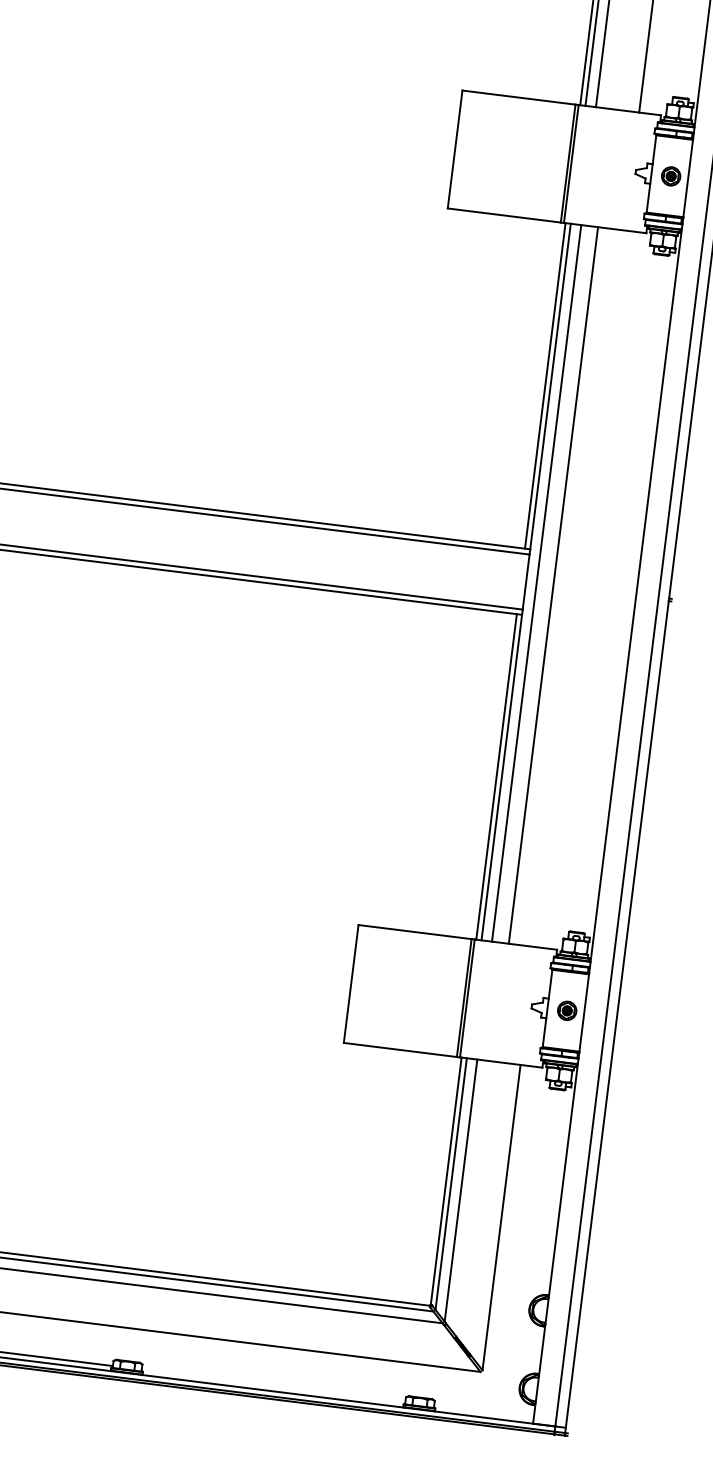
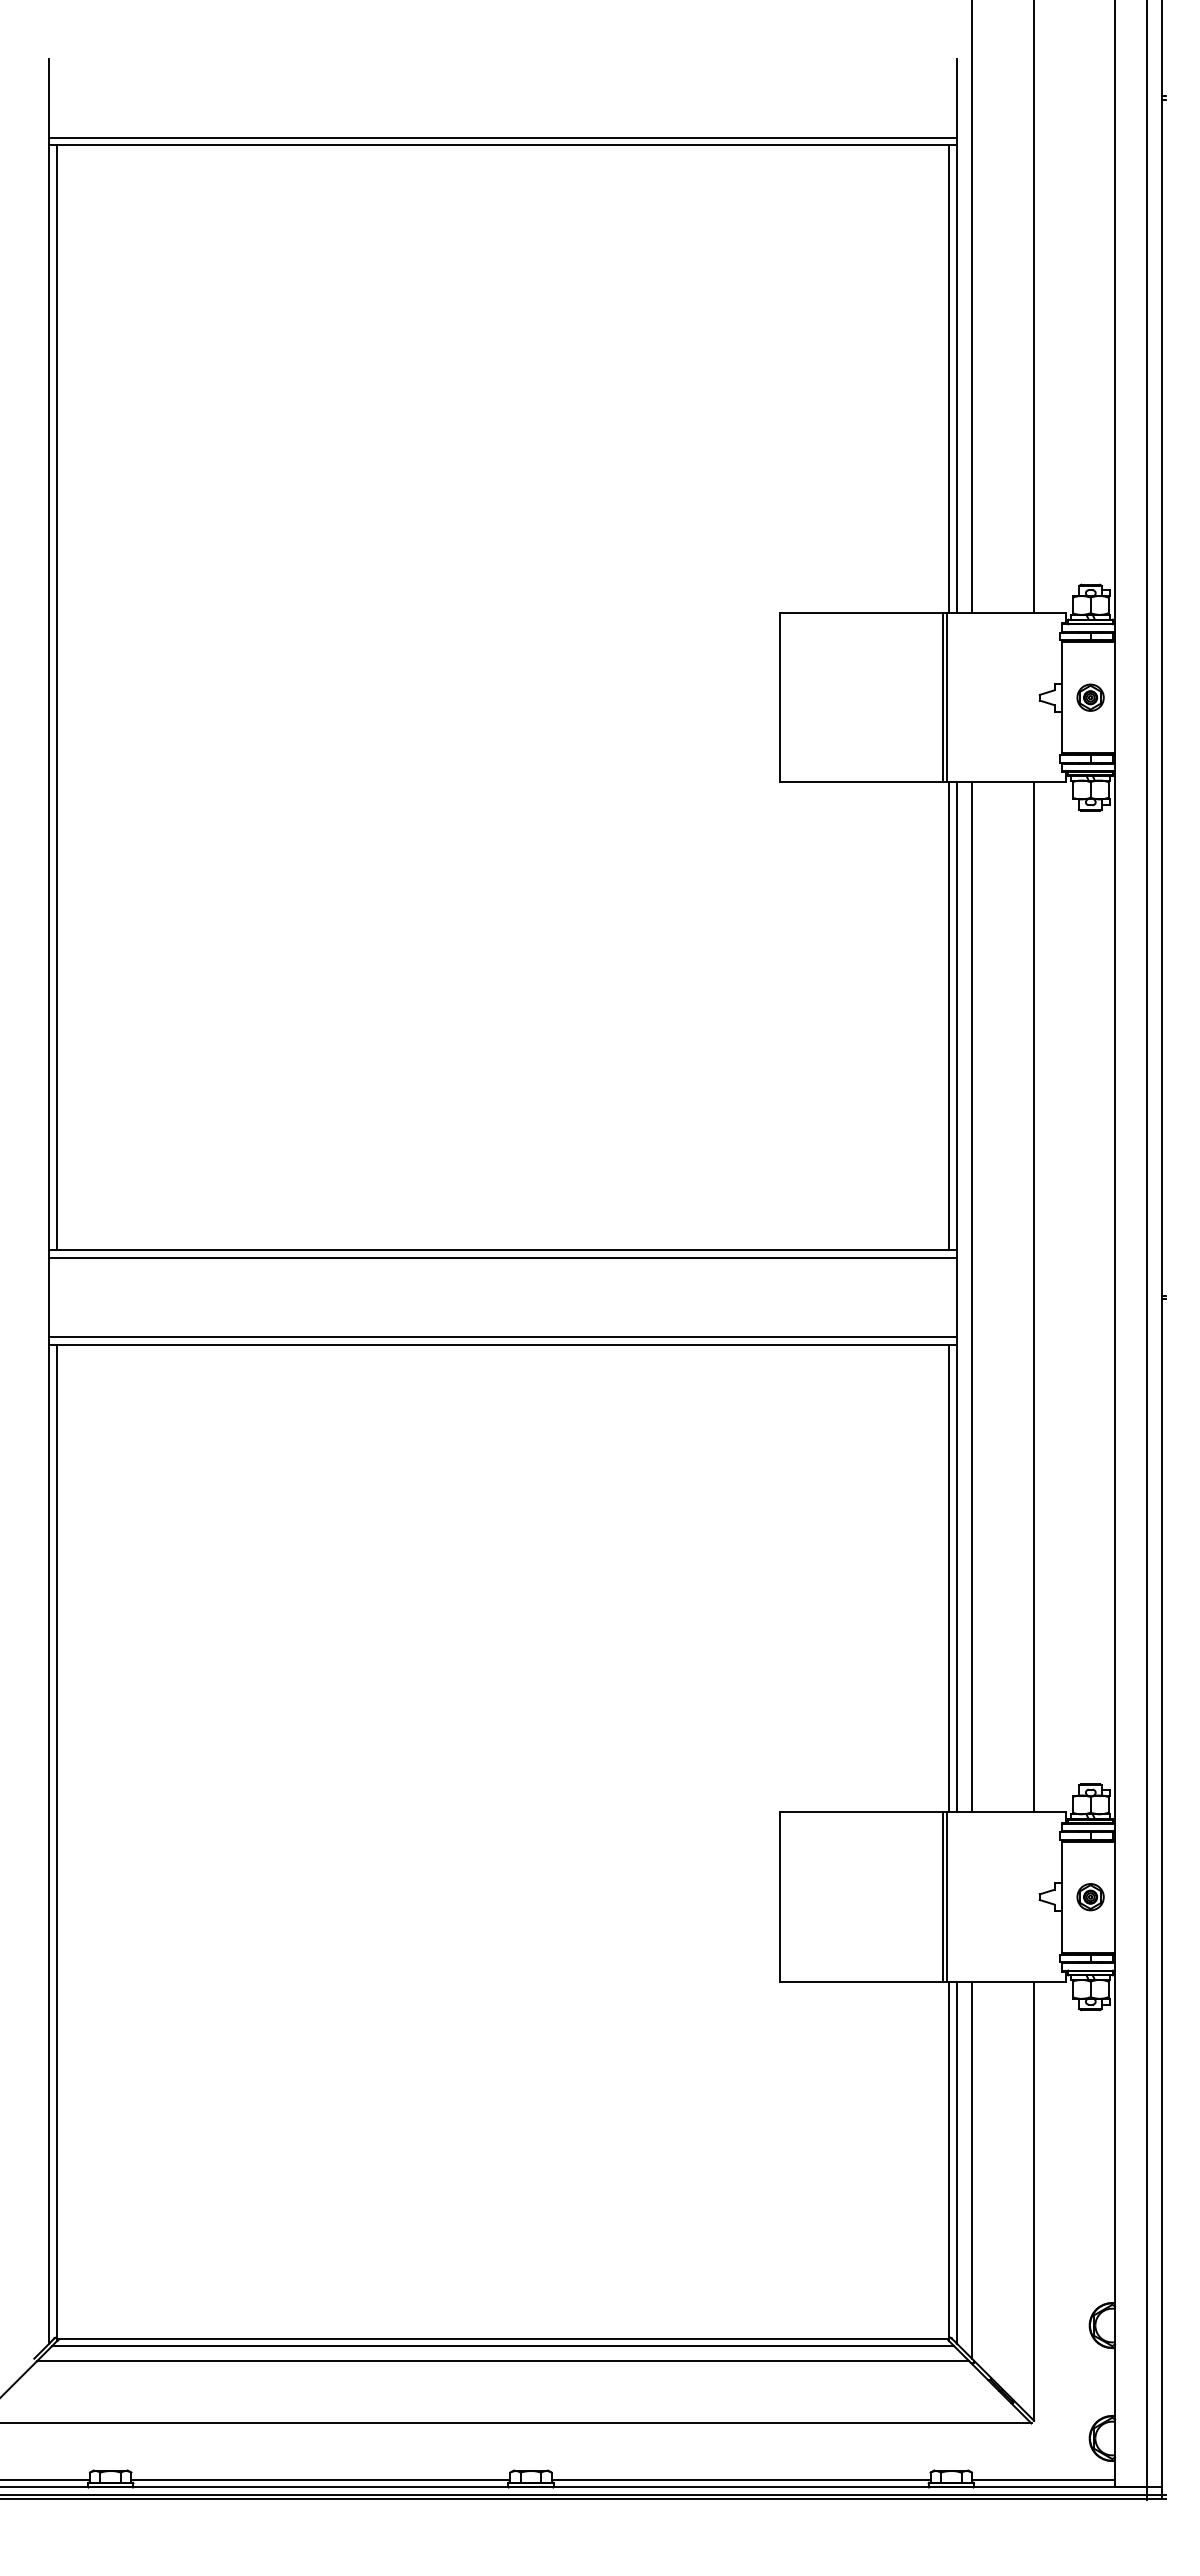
line: (553, 585) -> (1034, 1297), moved
line: (273, 1385) -> (740, 2479), added
line: (483, 1411) -> (1043, 2479), added

